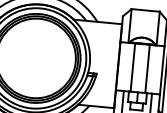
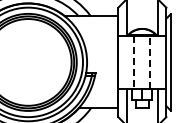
line: (133, 67) -> (134, 62), solid -> dashed
line: (147, 68) -> (150, 61), solid -> dashed

